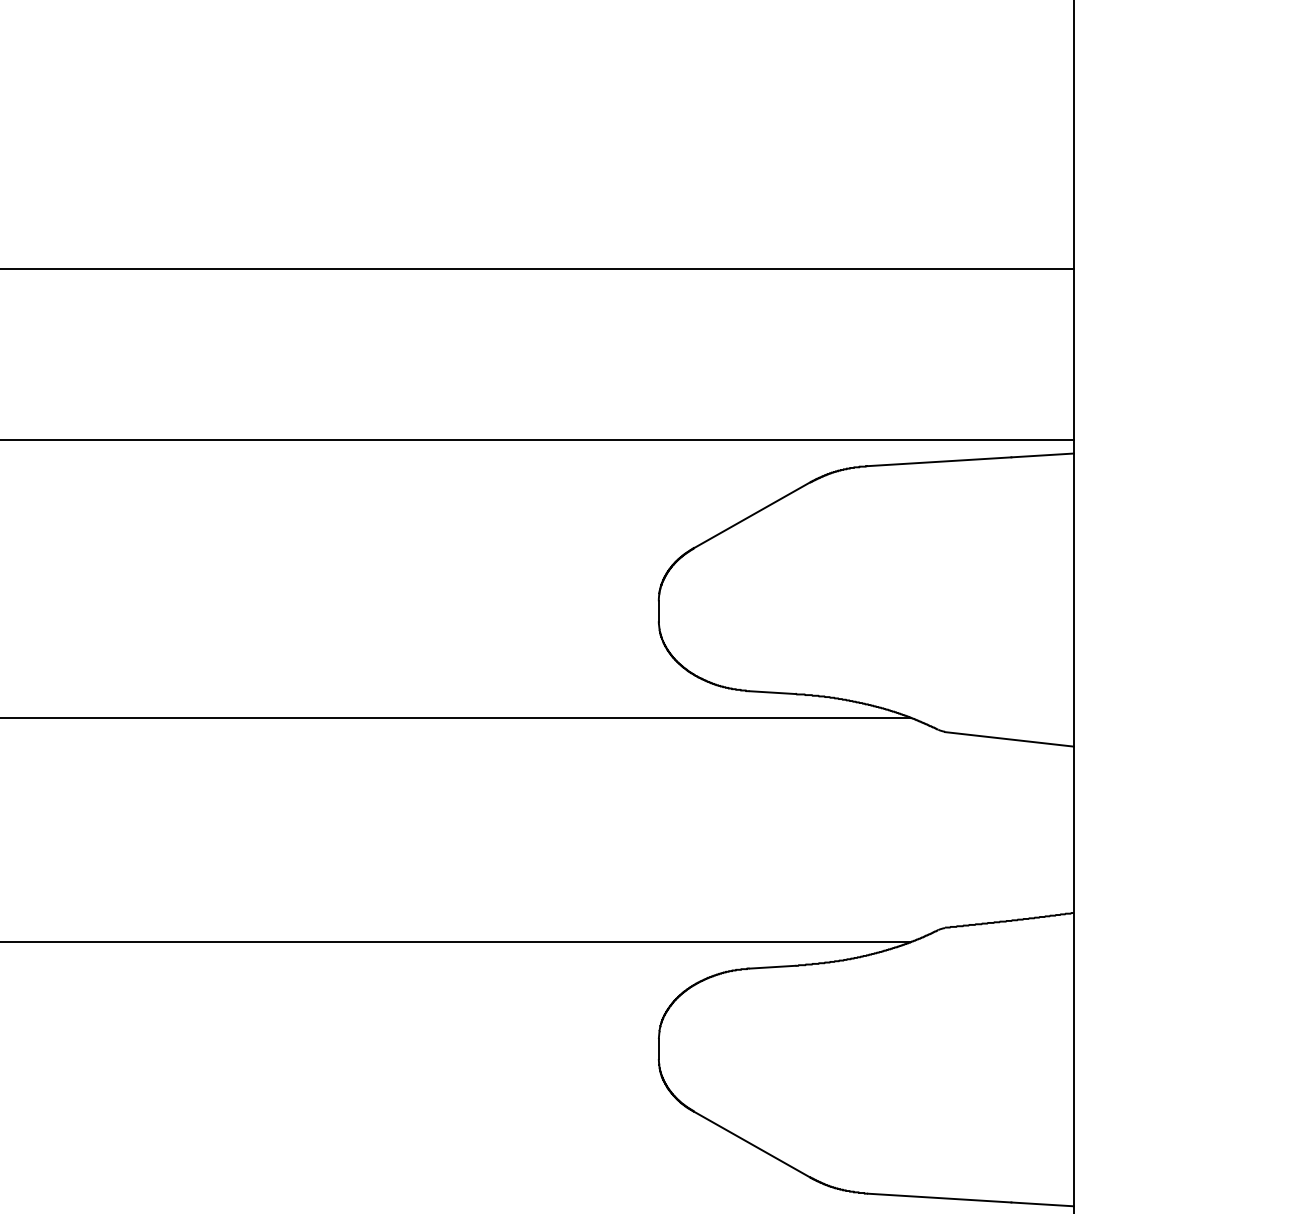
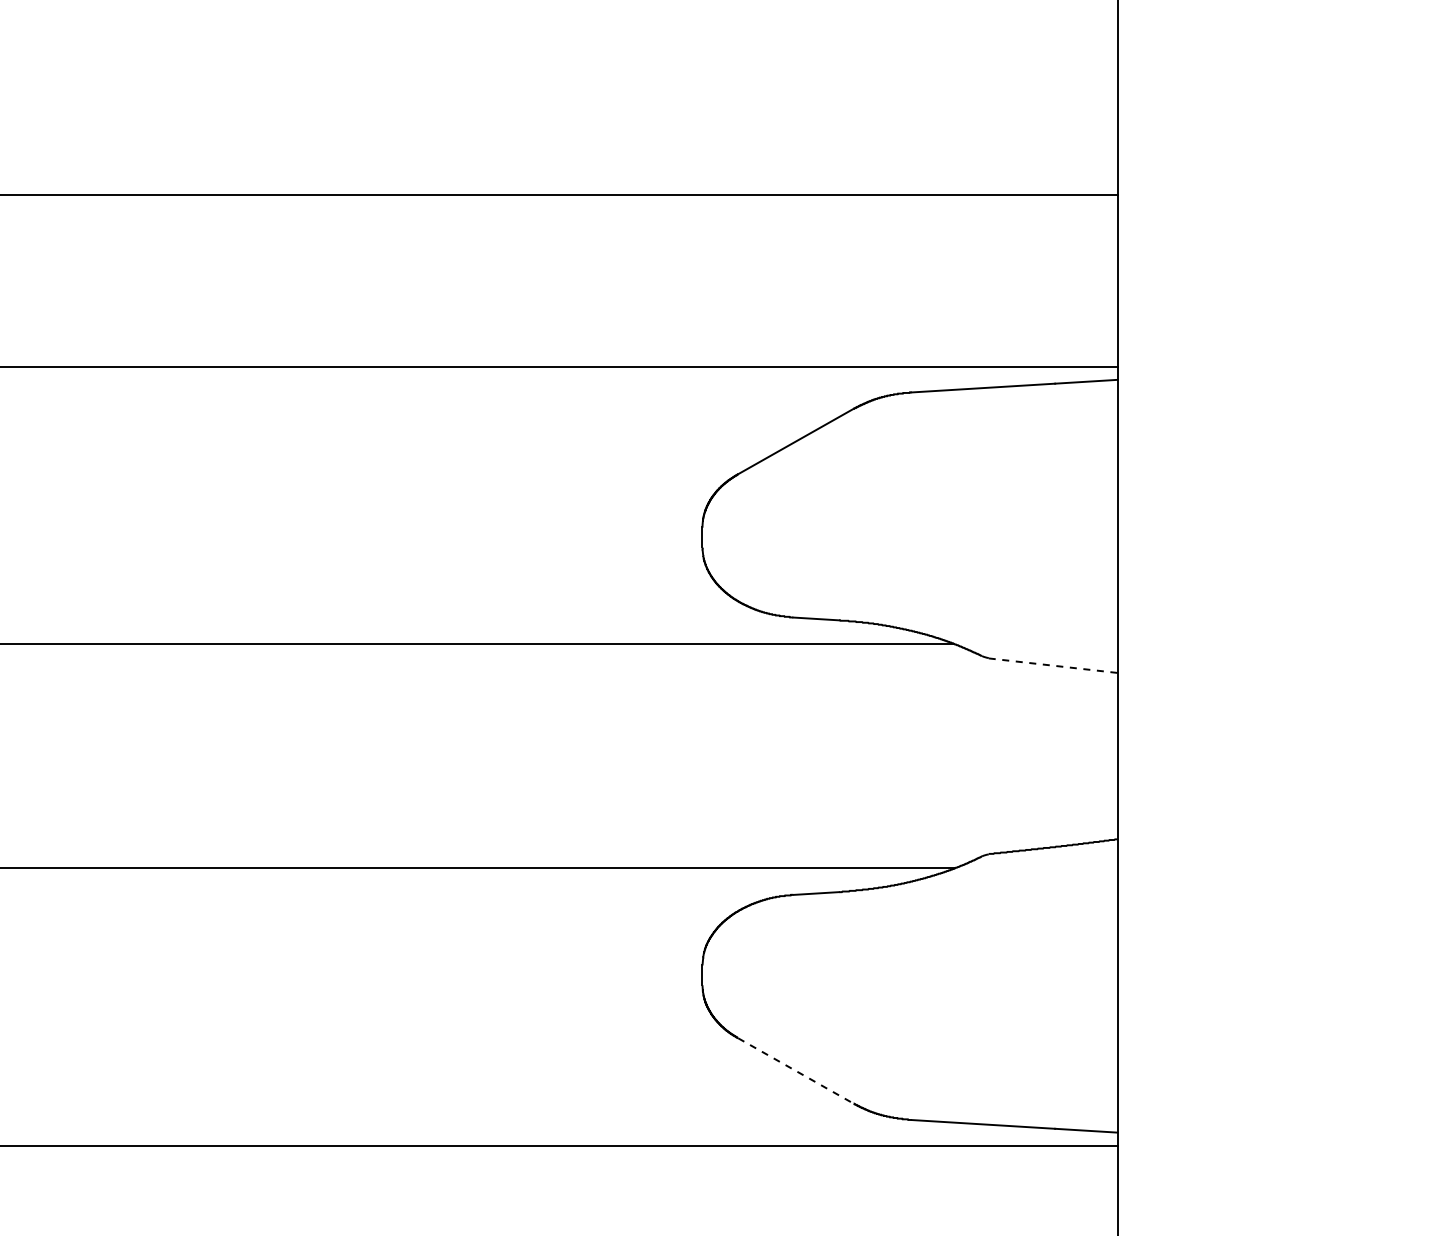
line: (1009, 739) -> (1053, 665), solid -> dashed
line: (752, 1145) -> (796, 1071), solid -> dashed

